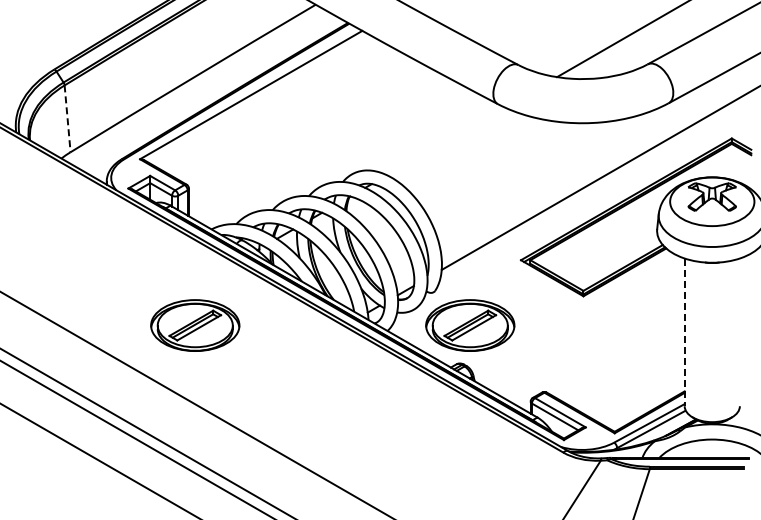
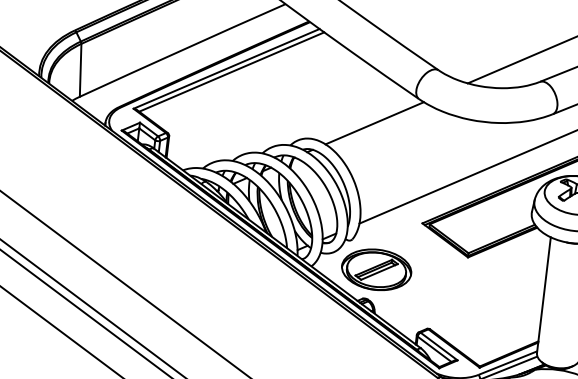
line: (257, 98) -> (231, 72), added
line: (67, 118) -> (80, 70), dashed -> solid
line: (445, 141) -> (374, 123), added
part: (195, 325) -> (161, 244), removed
line: (684, 332) -> (543, 295), dashed -> solid

